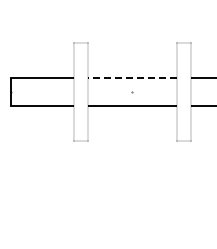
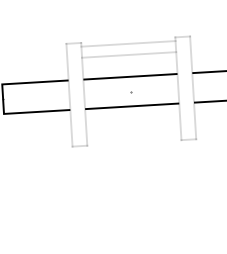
line: (131, 46) -> (127, 43), added
line: (131, 57) -> (128, 55), added
line: (132, 78) -> (130, 77), dashed -> solid

